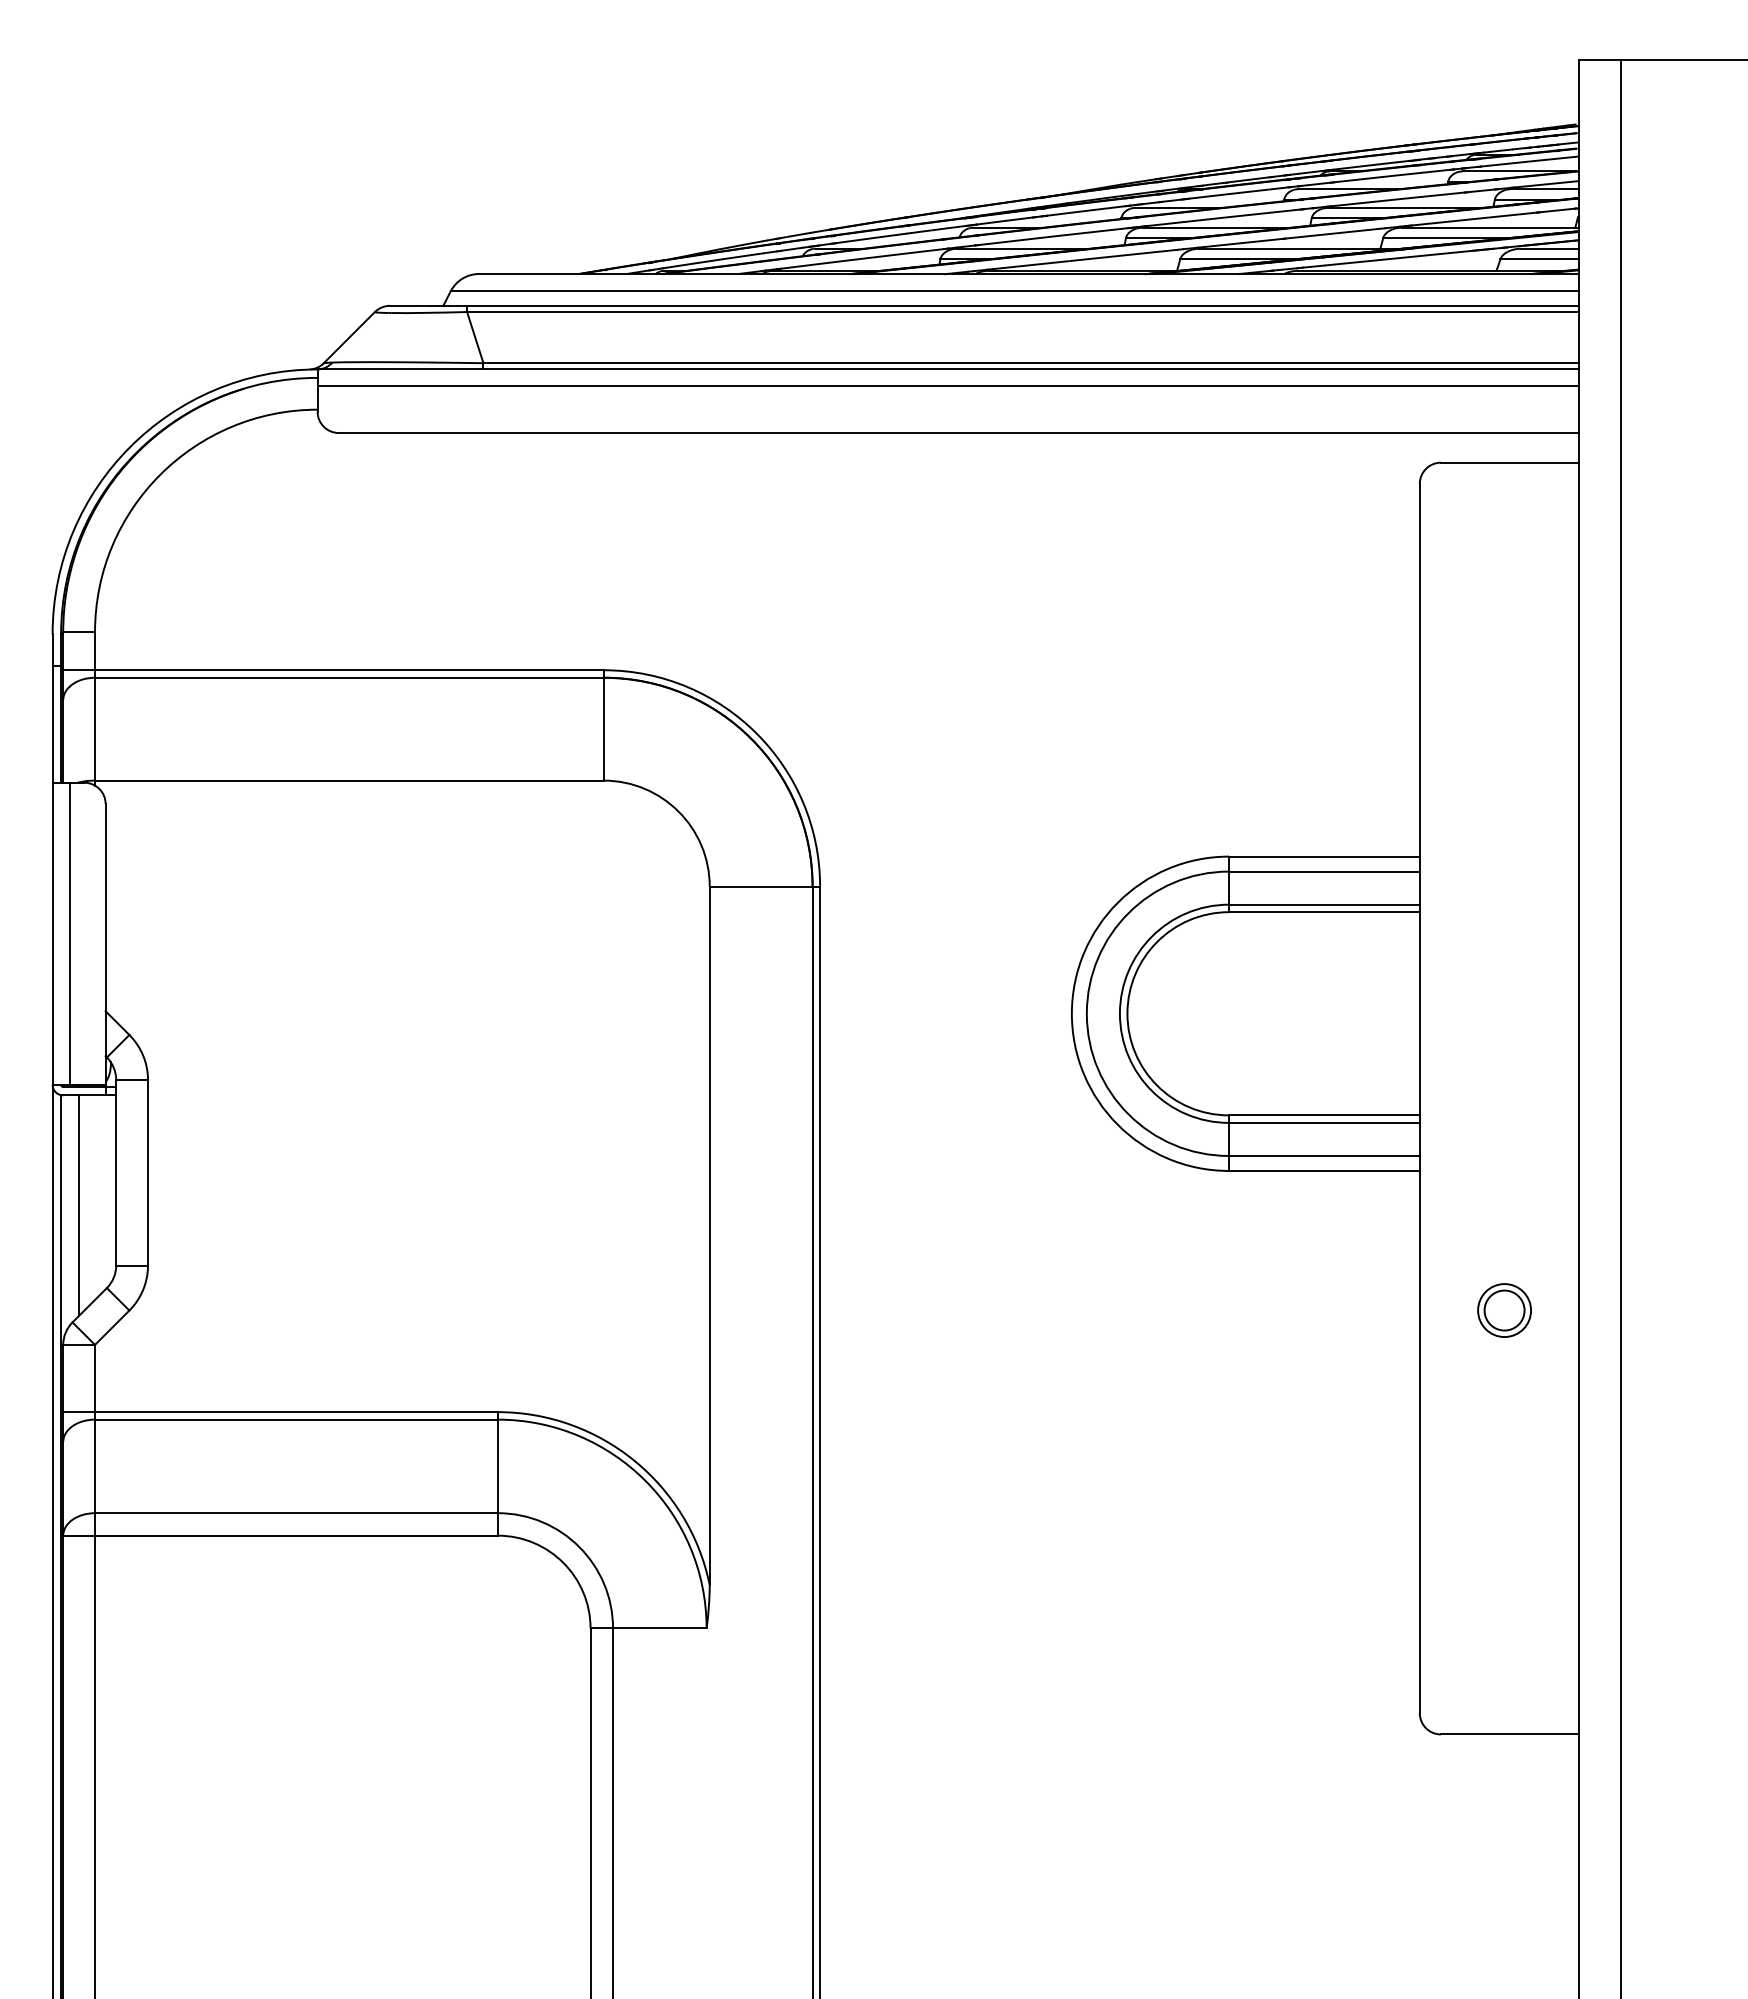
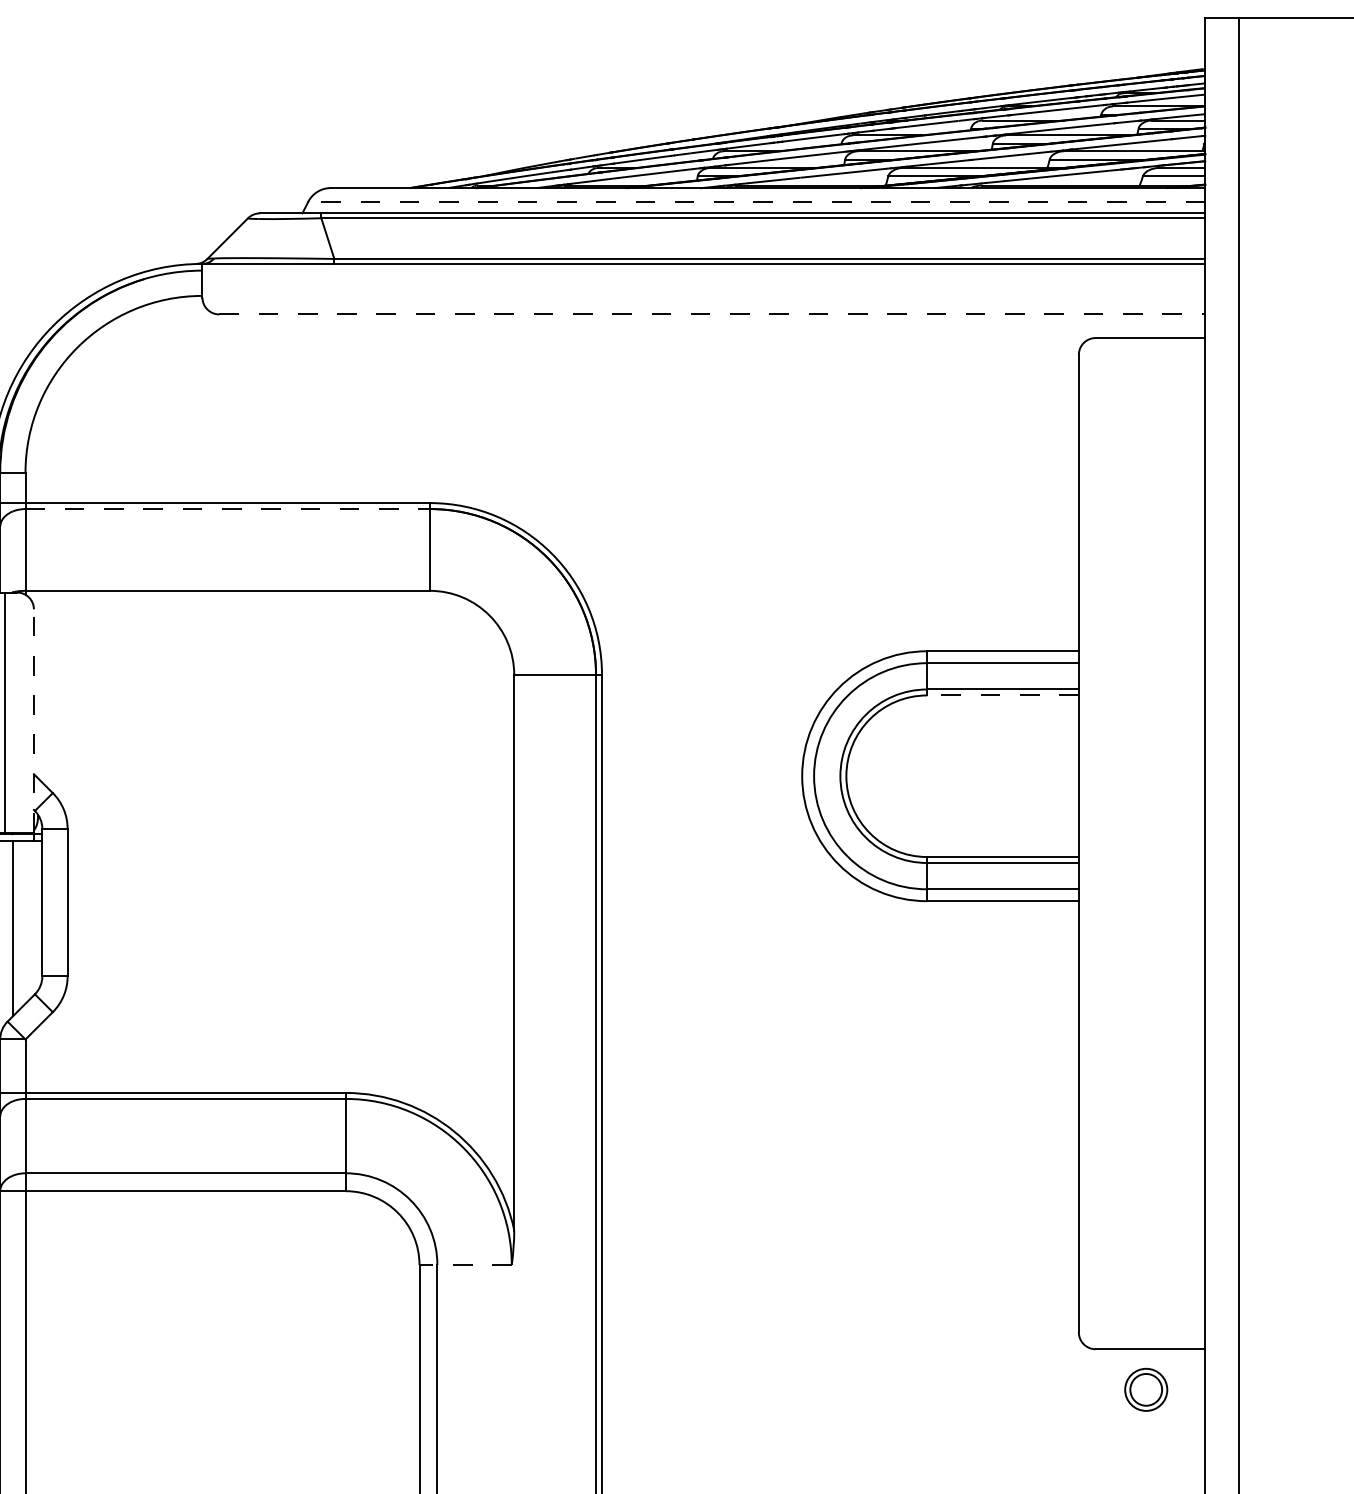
line: (1014, 291) -> (756, 201), solid -> dashed
line: (947, 386) -> (703, 277), removed
line: (958, 433) -> (712, 314), solid -> dashed
line: (349, 677) -> (227, 508), solid -> dashed
line: (1323, 912) -> (1002, 695), solid -> dashed
line: (105, 943) -> (33, 720), solid -> dashed
part: (1504, 1310) -> (1146, 1389), moved
line: (648, 1628) -> (465, 1264), solid -> dashed

